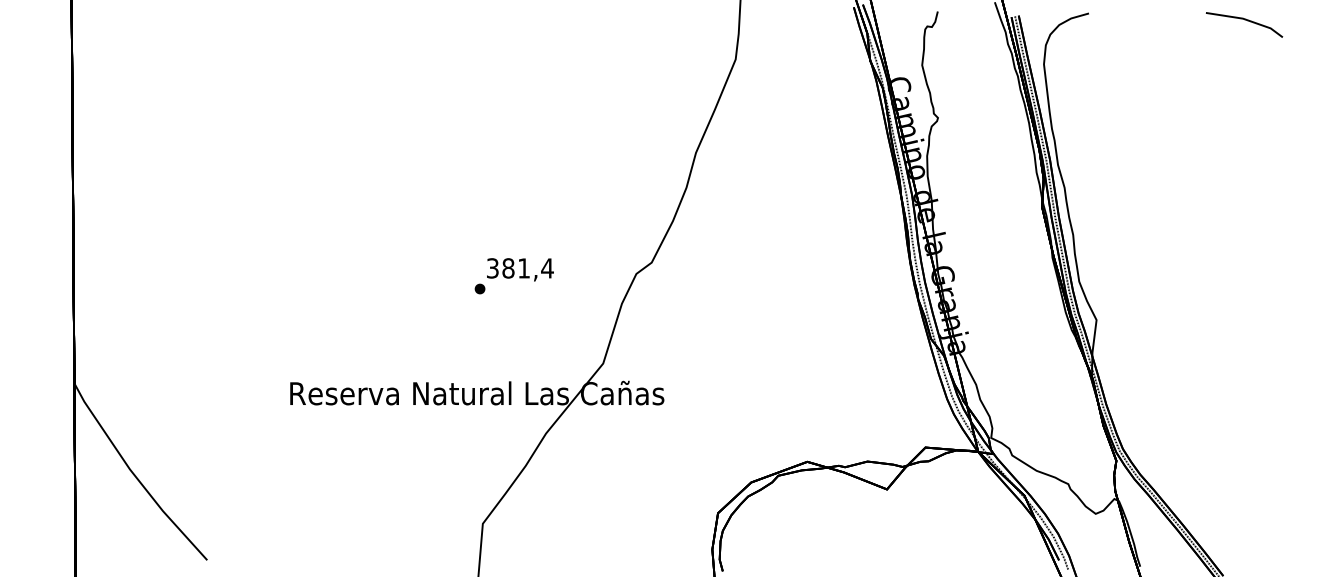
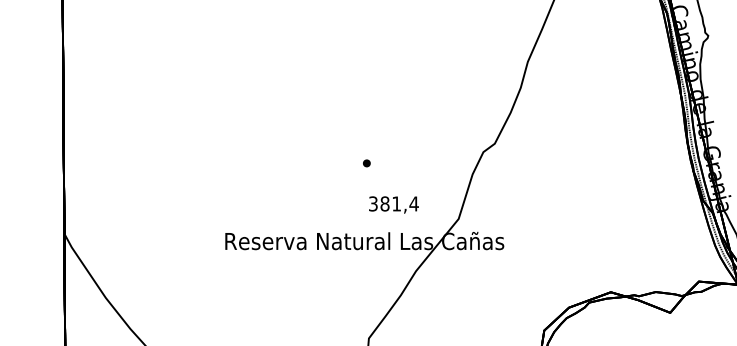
text: (520, 269) -> (394, 204), moved

